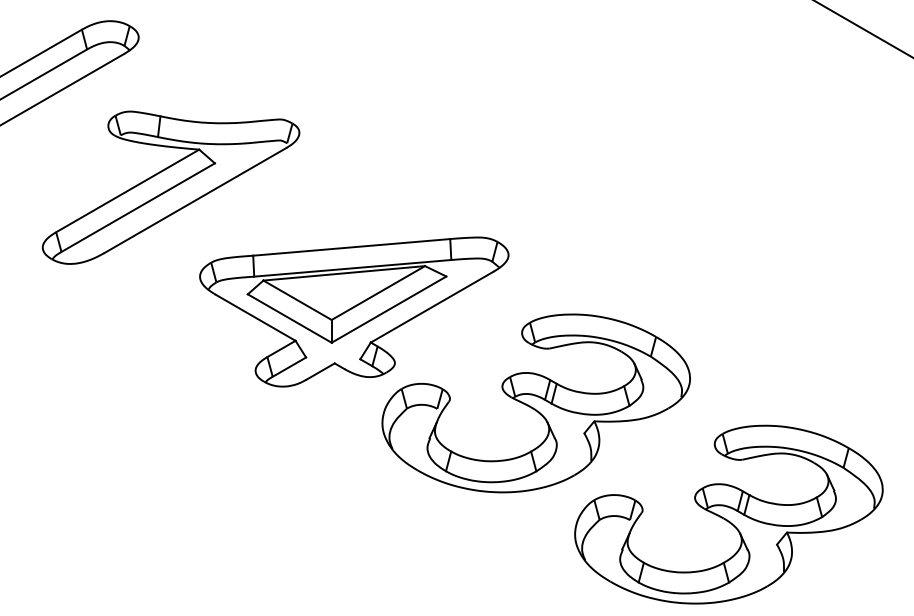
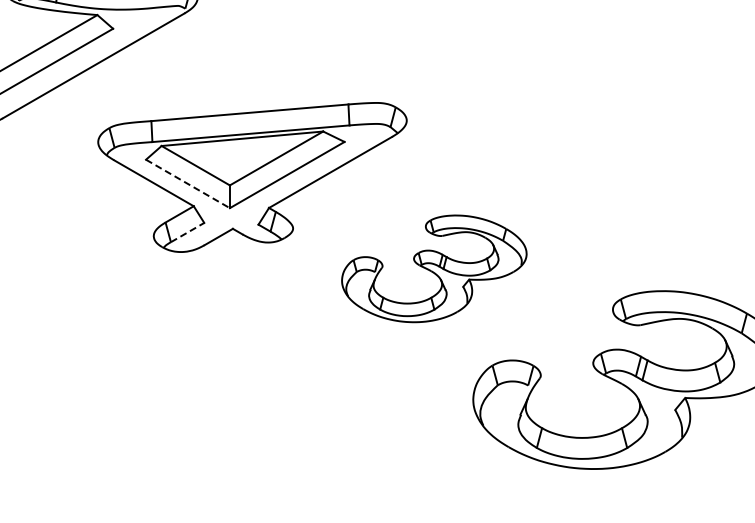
line: (290, 318) -> (188, 183), solid -> dashed
line: (289, 366) -> (187, 231), solid -> dashed
part: (535, 403) -> (433, 268), size x0.6

